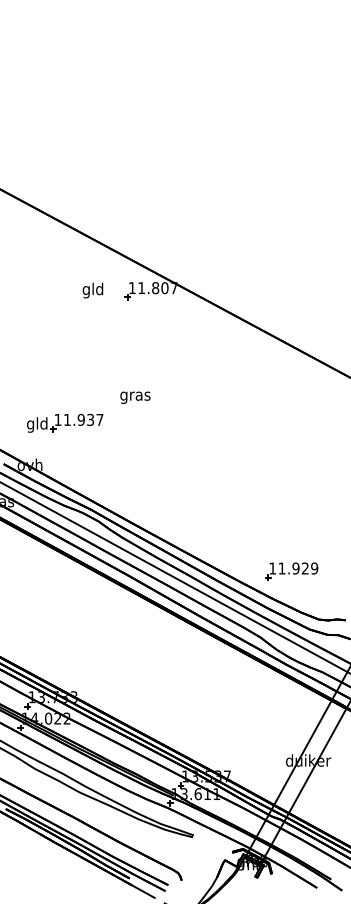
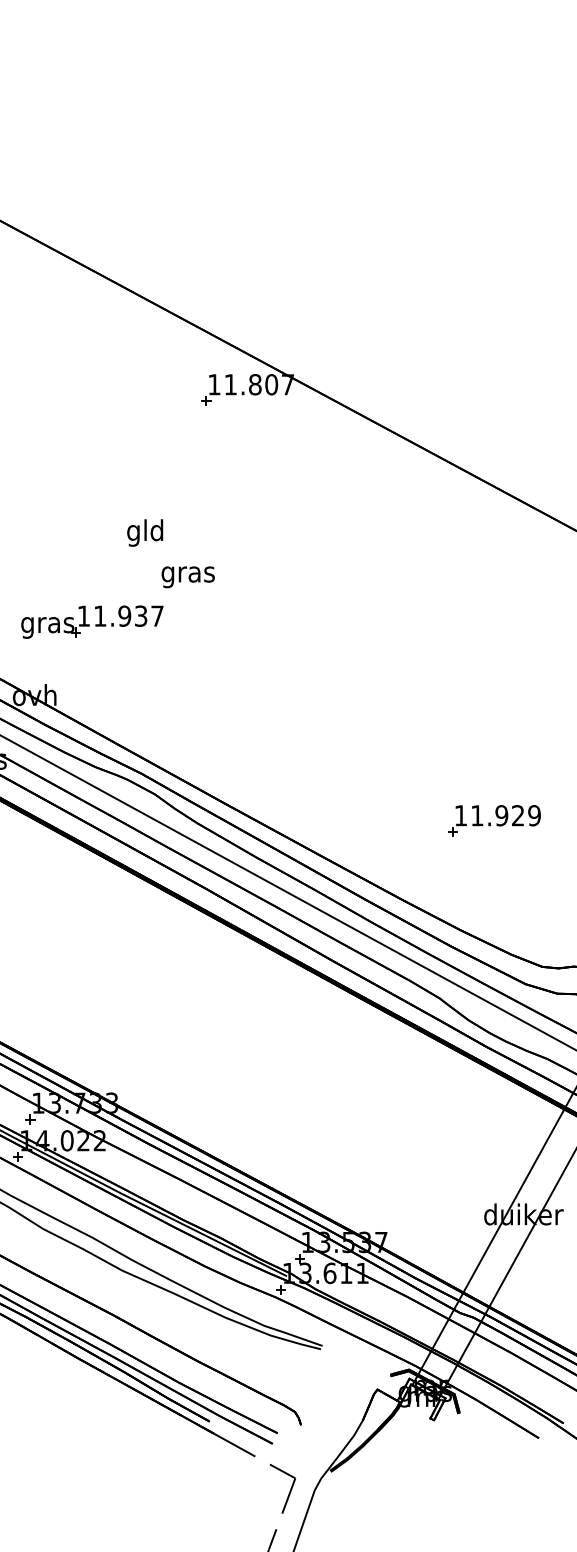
text: (92, 290) -> (144, 532), moved
text: (135, 397) -> (188, 576), moved
text: (37, 424) -> (47, 624), gld -> gras
part: (291, 571) -> (493, 820), moved

